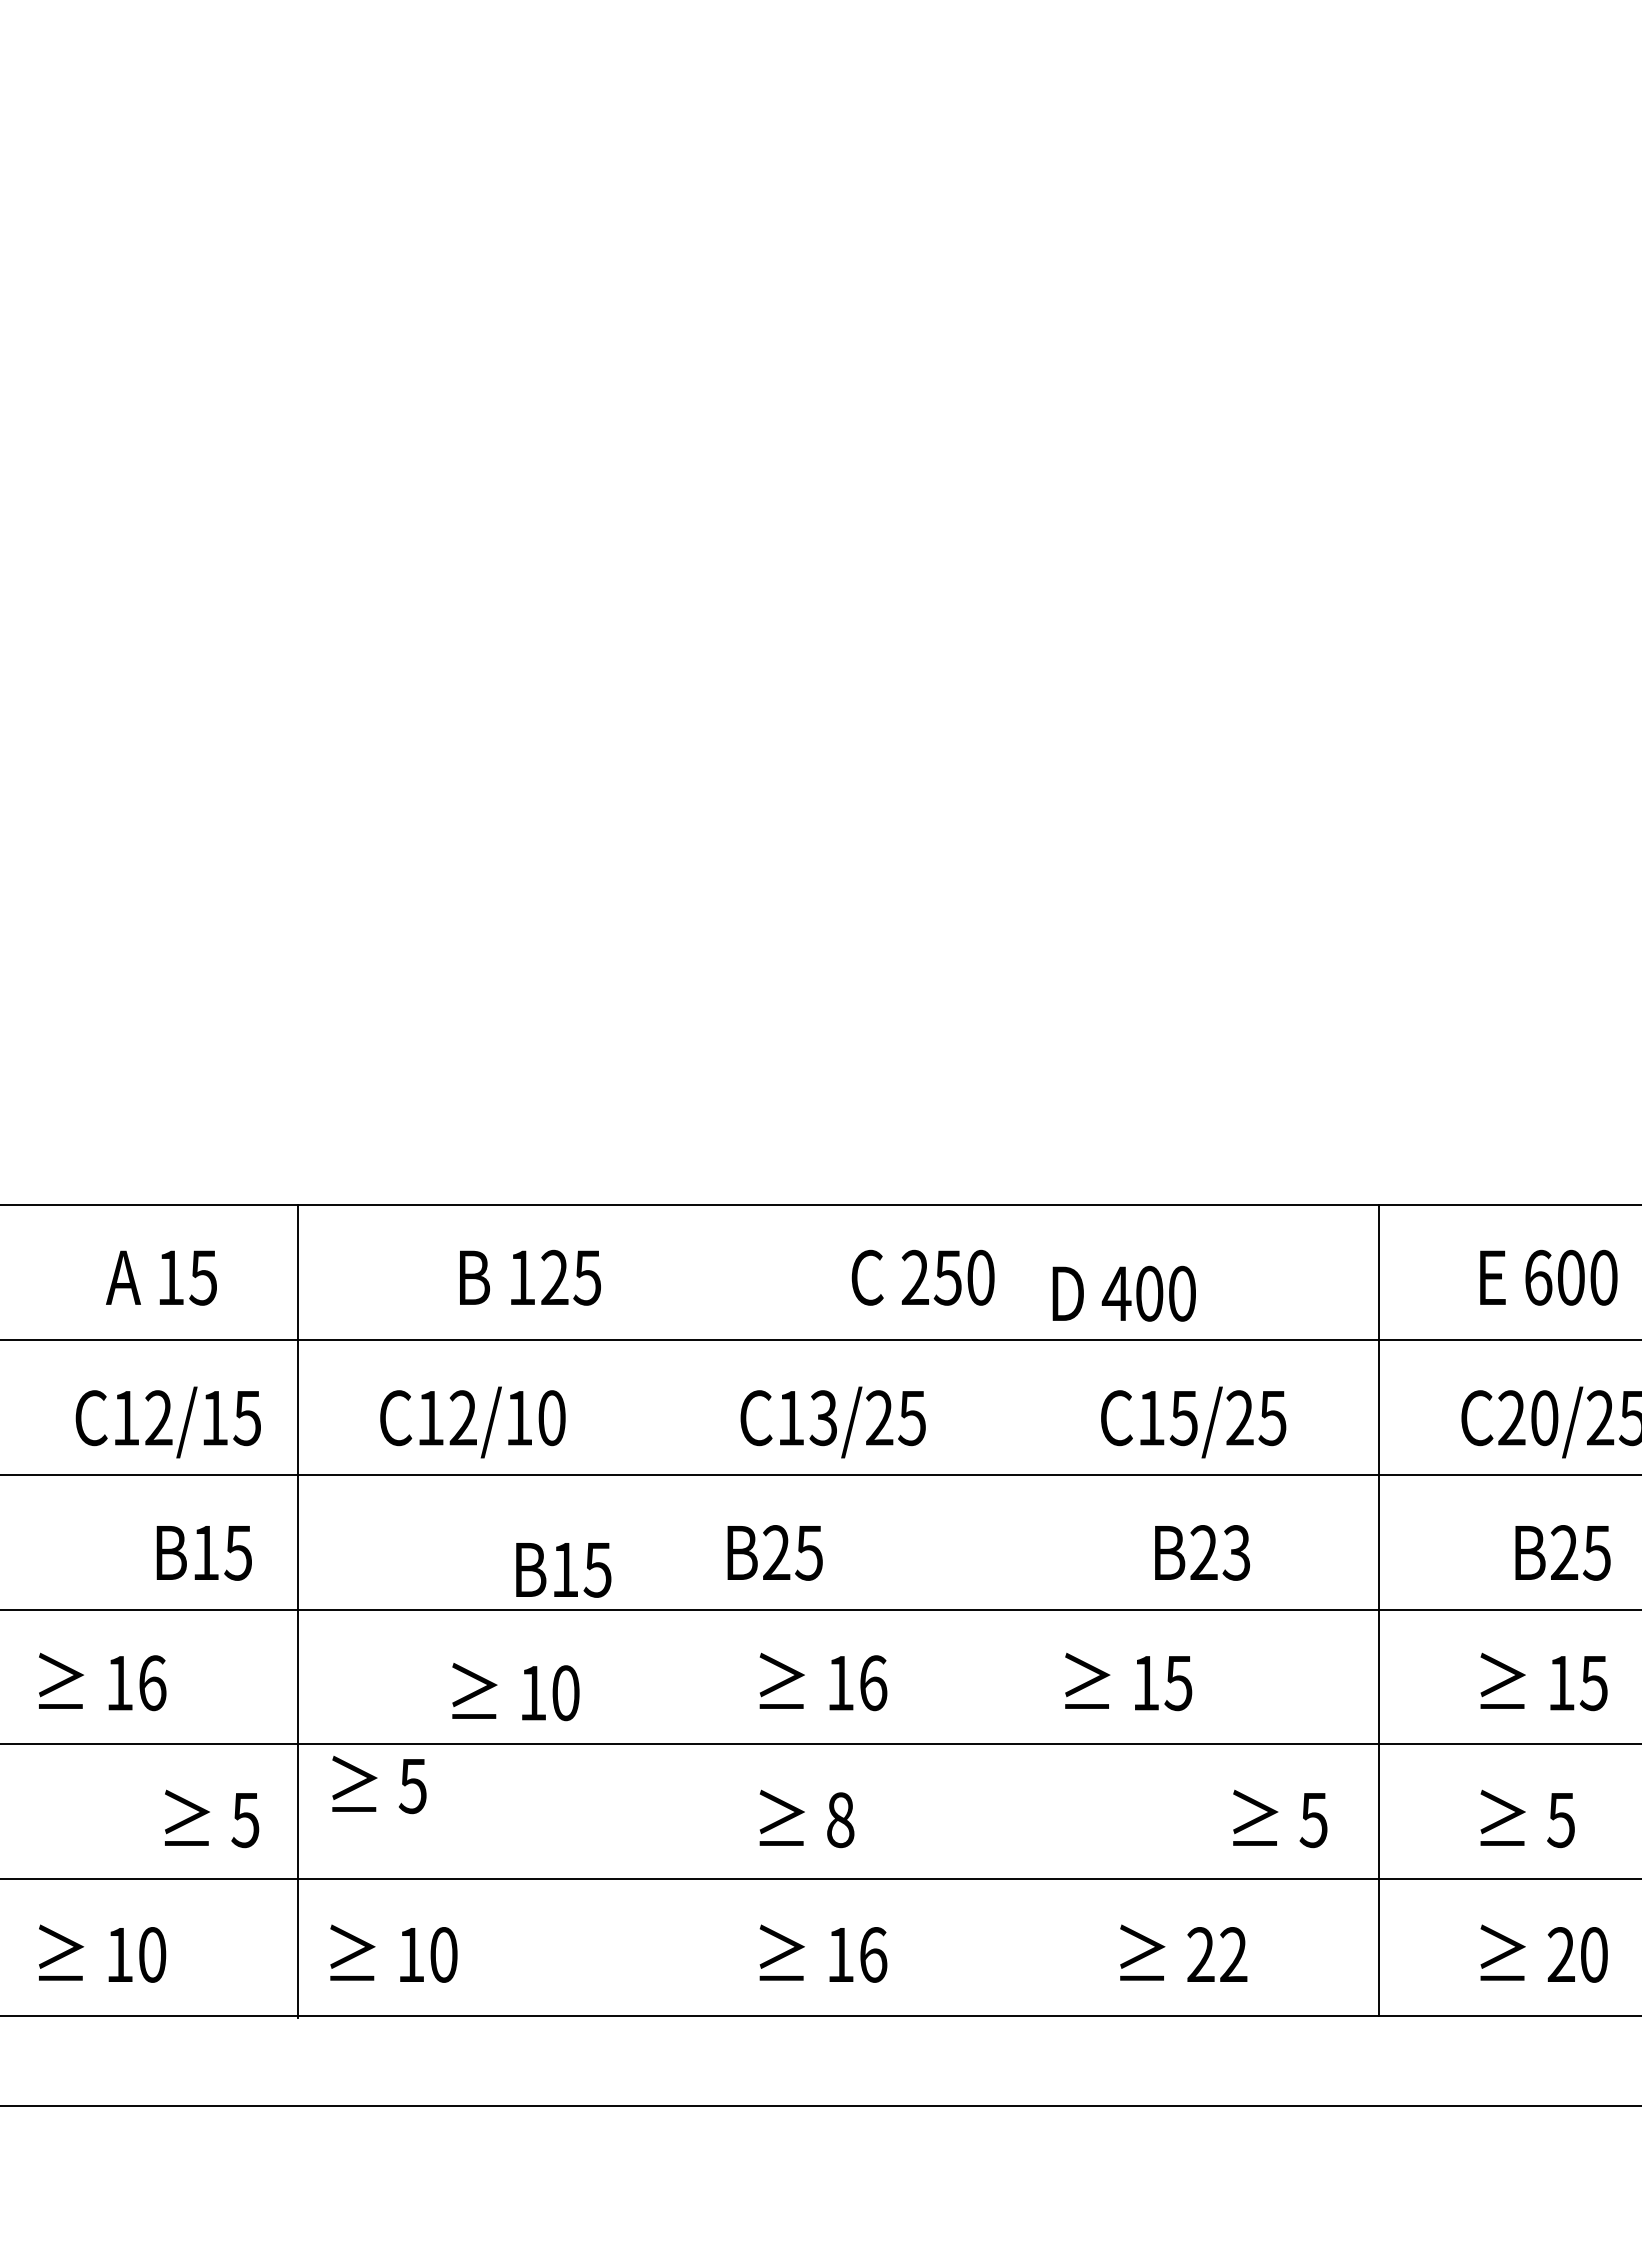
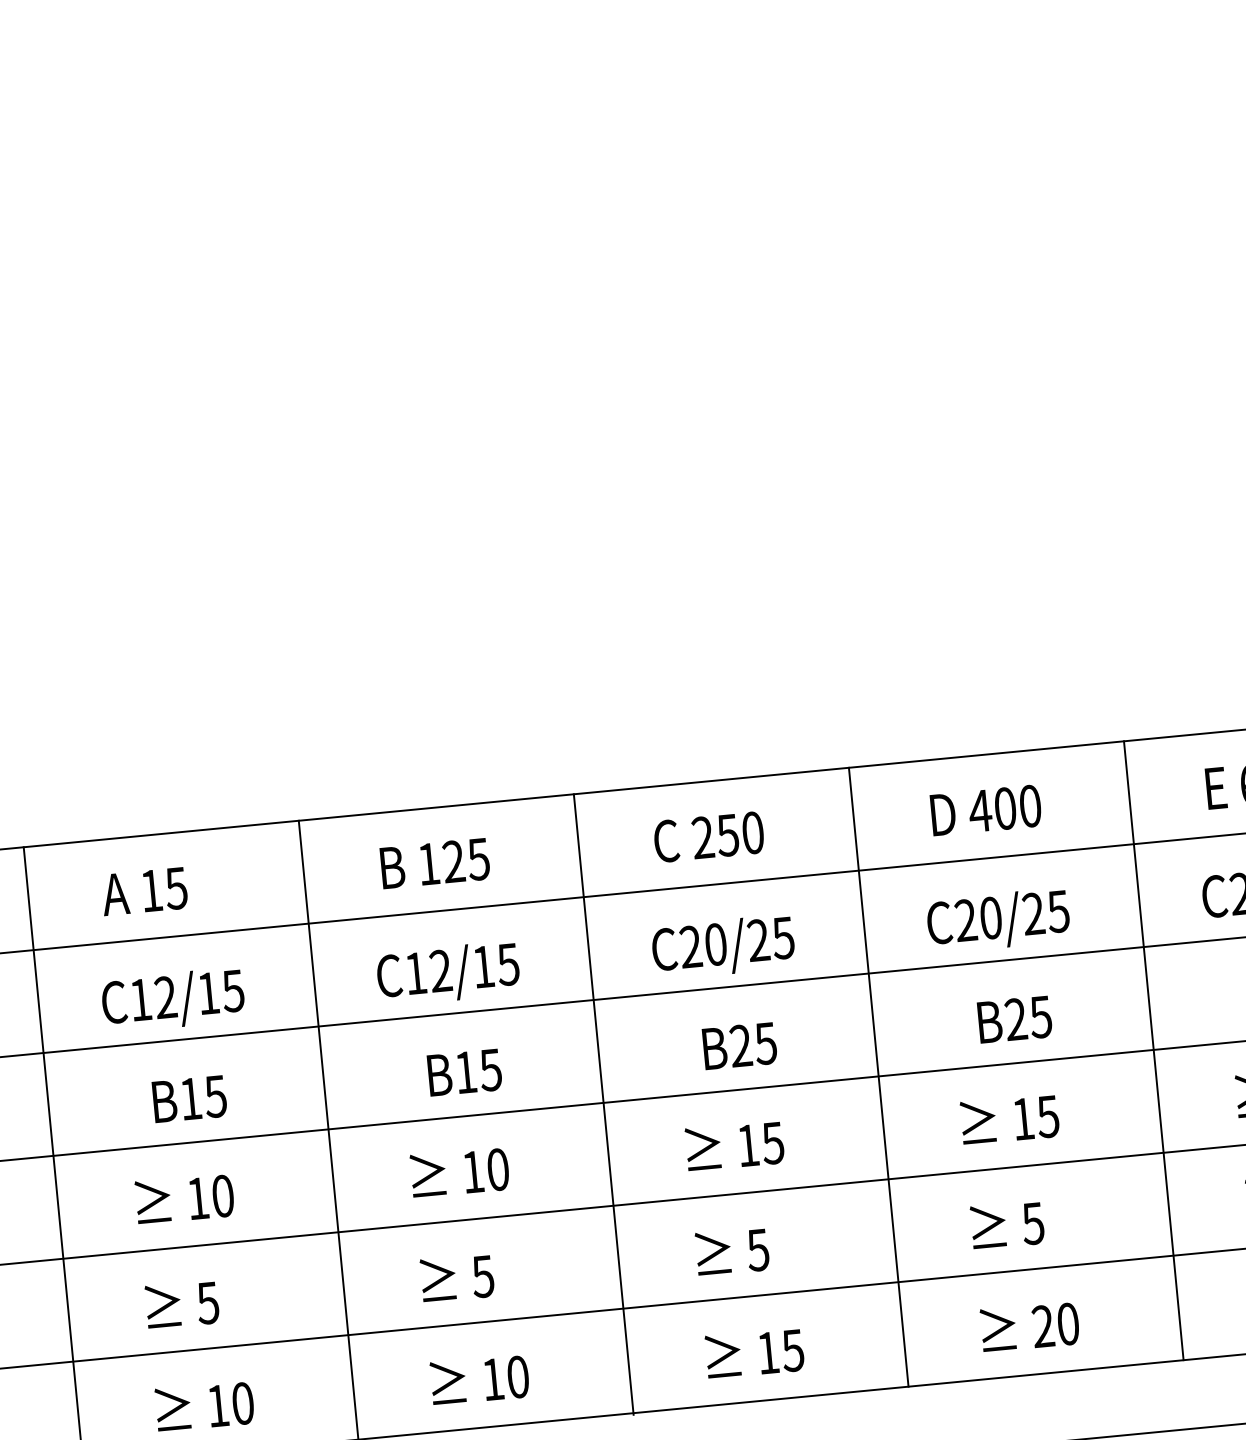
text: (161, 1277) -> (144, 891), moved
text: (530, 1277) -> (435, 863), moved
text: (922, 1277) -> (708, 837), moved
text: (1123, 1293) -> (985, 810), moved
text: (551, 1417) -> (508, 964), C12/10 -> C12/15
text: (807, 1417) -> (703, 945), C13/25 -> C20/25
text: (1167, 1418) -> (978, 919), C15/25 -> C20/25
text: (167, 1422) -> (172, 1000), moved
text: (774, 1552) -> (739, 1045), moved
text: (1236, 1552) -> (1040, 1016), B23 -> B25
text: (203, 1553) -> (189, 1099), moved
text: (563, 1570) -> (464, 1073), moved
line: (1018, 1610) -> (878, 1077), added
line: (658, 1611) -> (604, 1104), added
text: (1128, 1681) -> (1009, 1119), moved
text: (152, 1683) -> (223, 1196), 16 -> 10
text: (873, 1683) -> (773, 1143), 16 -> 15
text: (515, 1692) -> (459, 1172), moved
text: (379, 1785) -> (457, 1278), moved
text: (212, 1818) -> (182, 1304), moved
text: (1280, 1818) -> (1007, 1224), moved
text: (840, 1820) -> (758, 1250), 8 -> 5
text: (393, 1953) -> (479, 1379), moved
text: (873, 1954) -> (793, 1350), 16 -> 15
text: (1233, 1954) -> (1068, 1323), 22 -> 20

